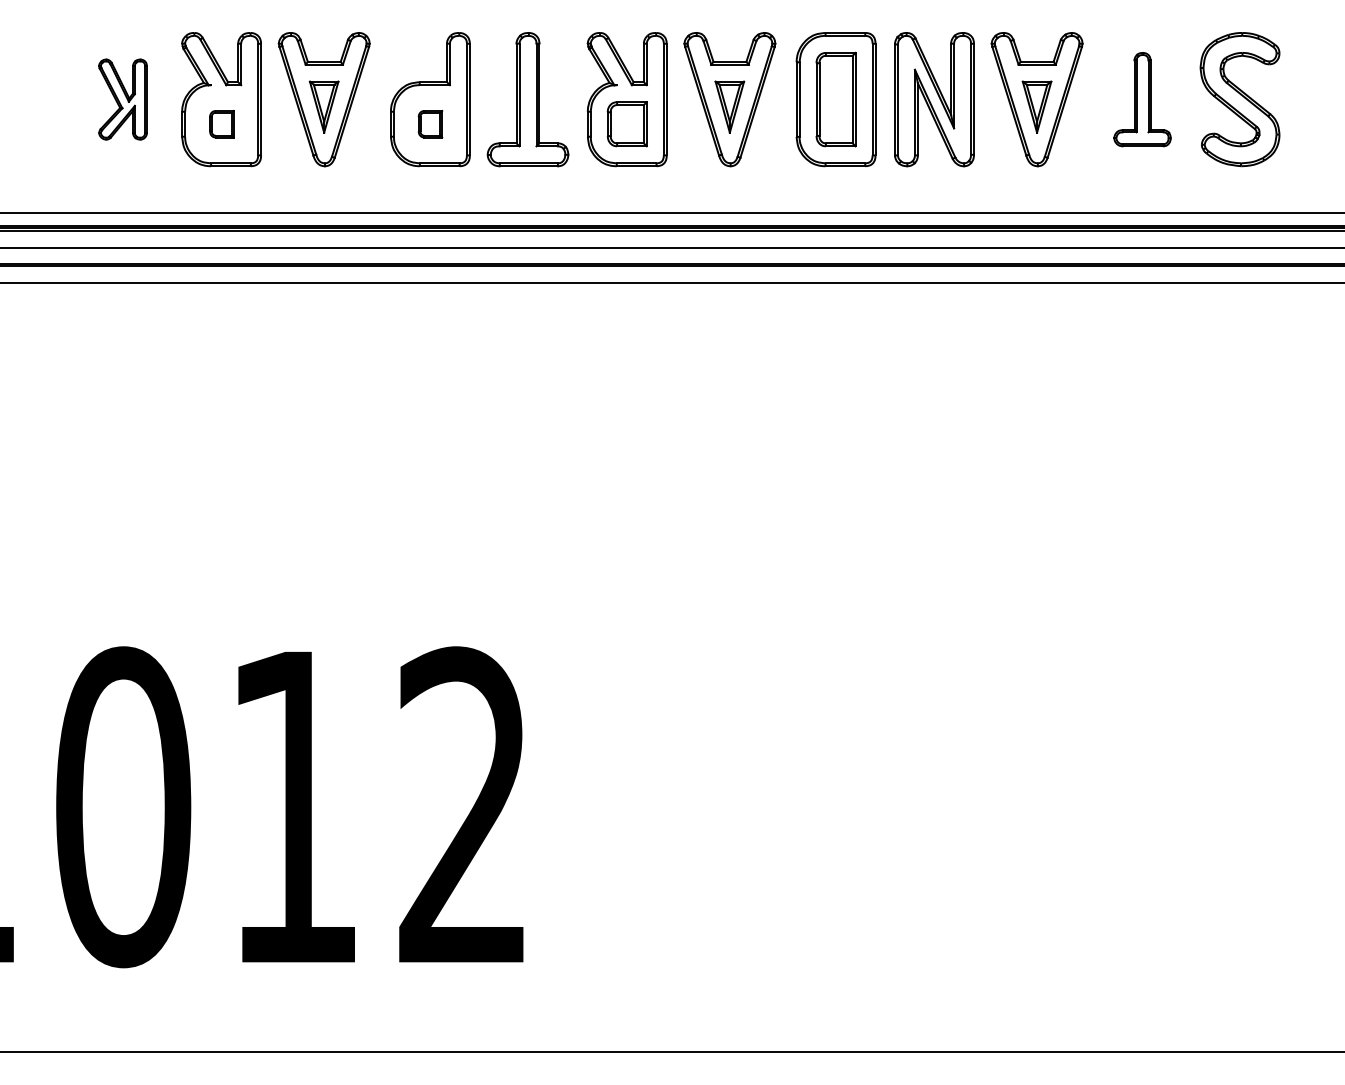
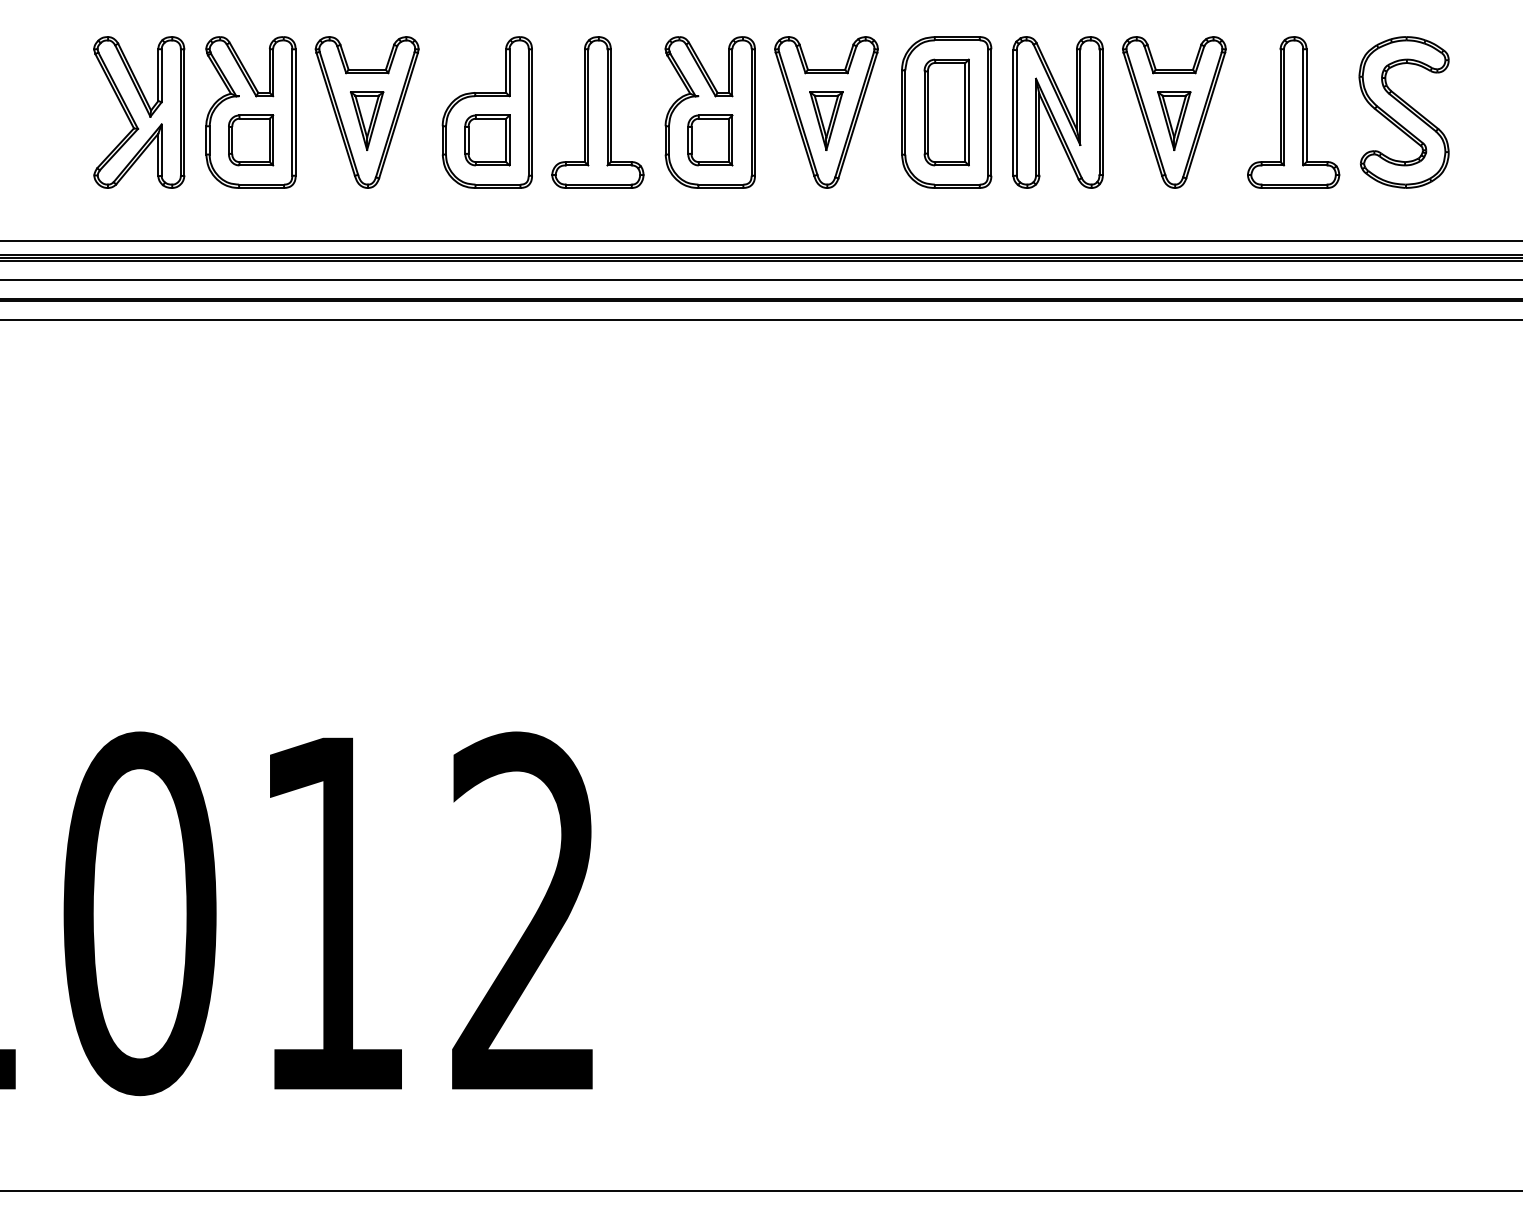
part: (123, 99) -> (139, 112), size x1.67
part: (1142, 99) -> (1293, 112), size x1.43
part: (222, 124) -> (251, 140), size x1.67
part: (430, 124) -> (487, 140), size x1.67

